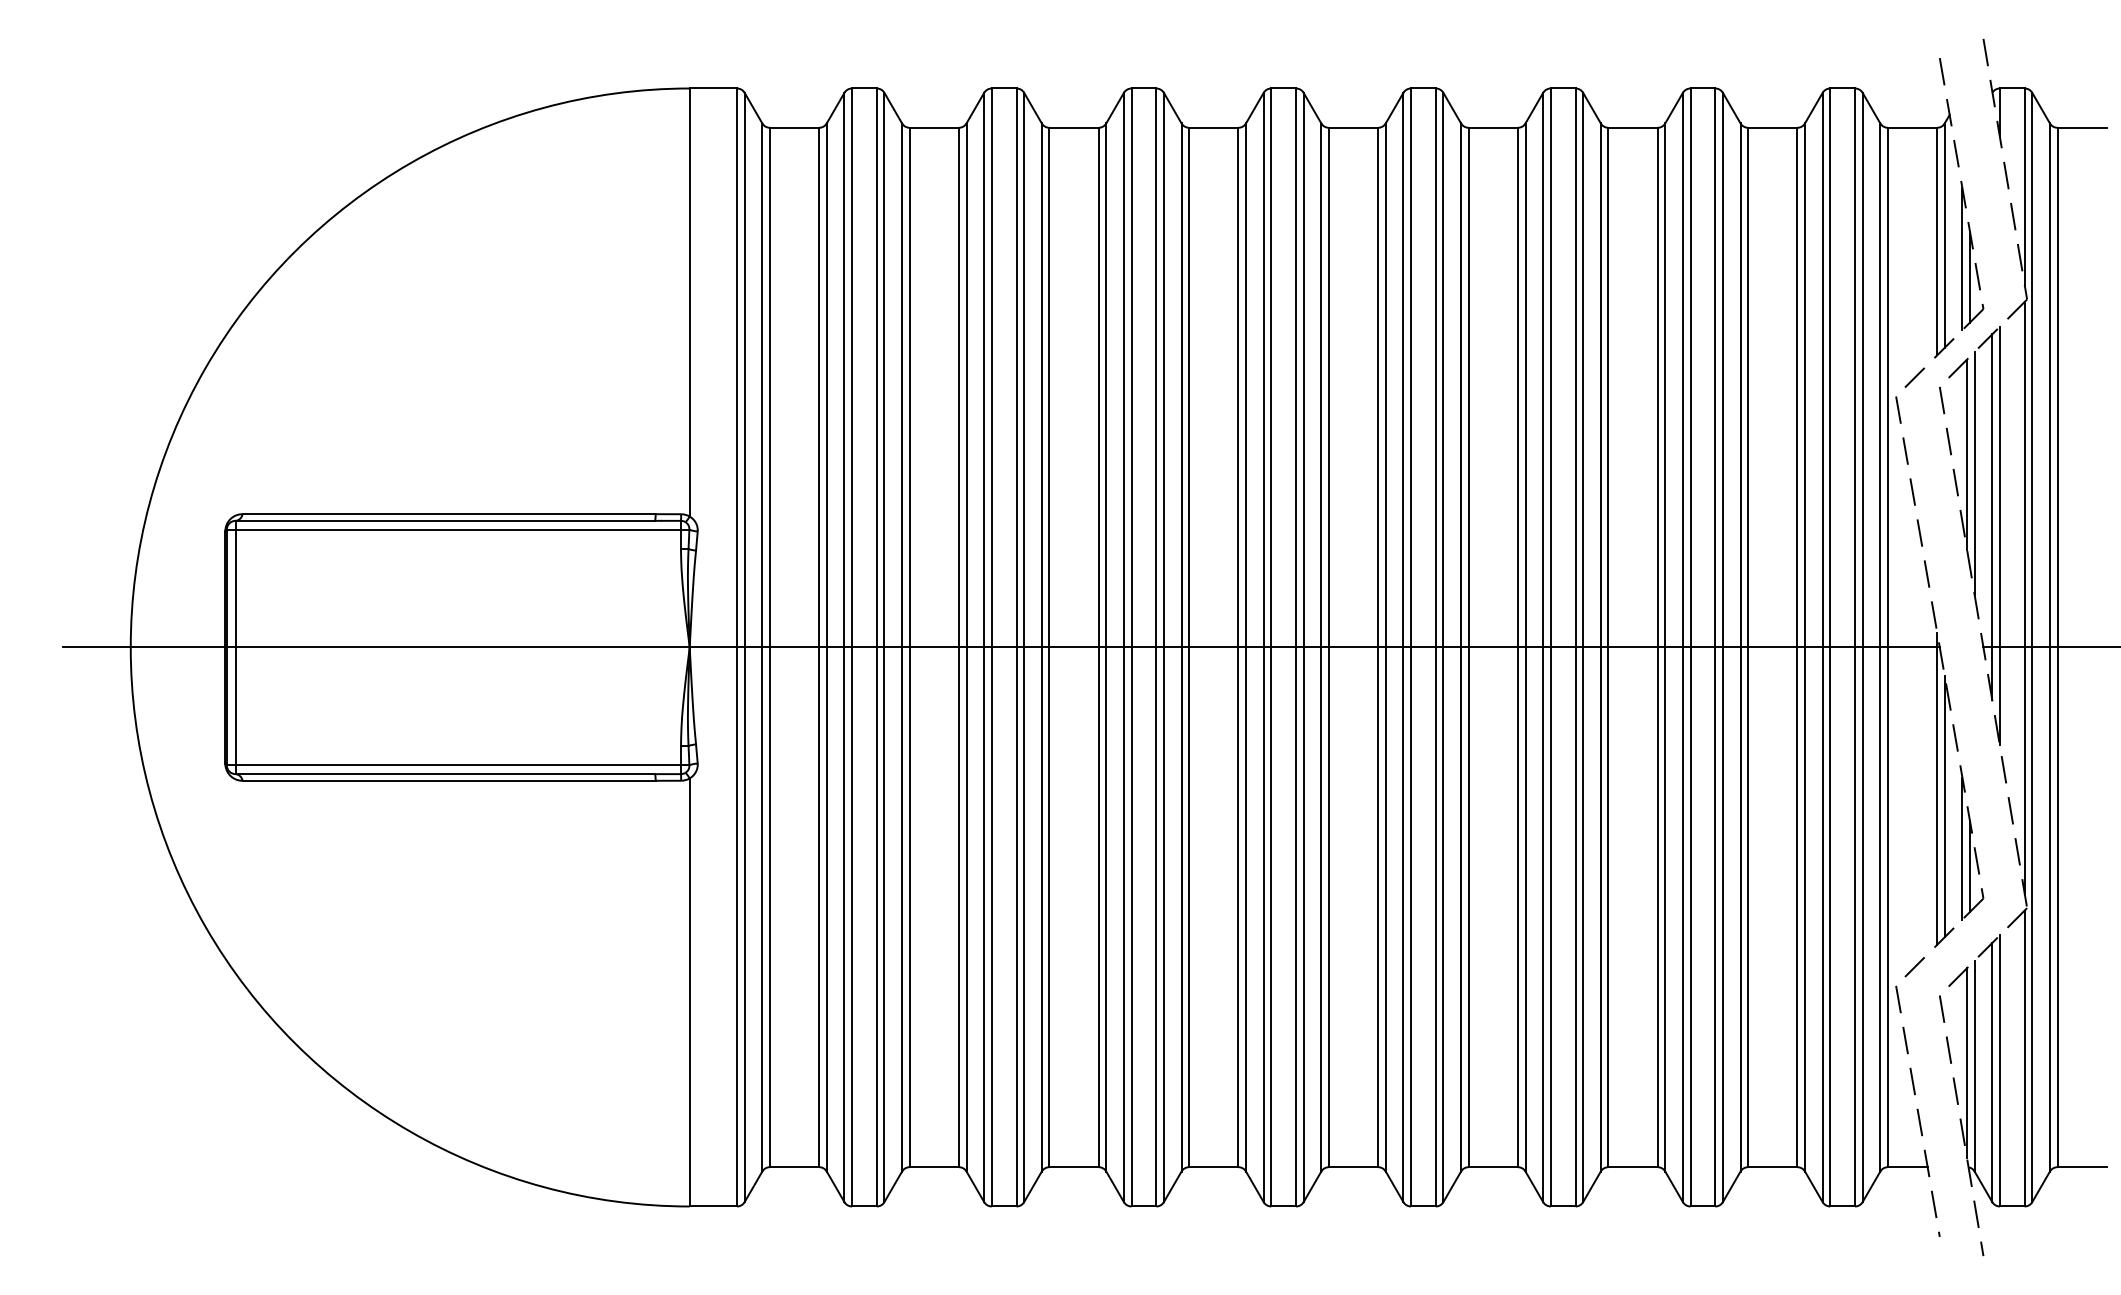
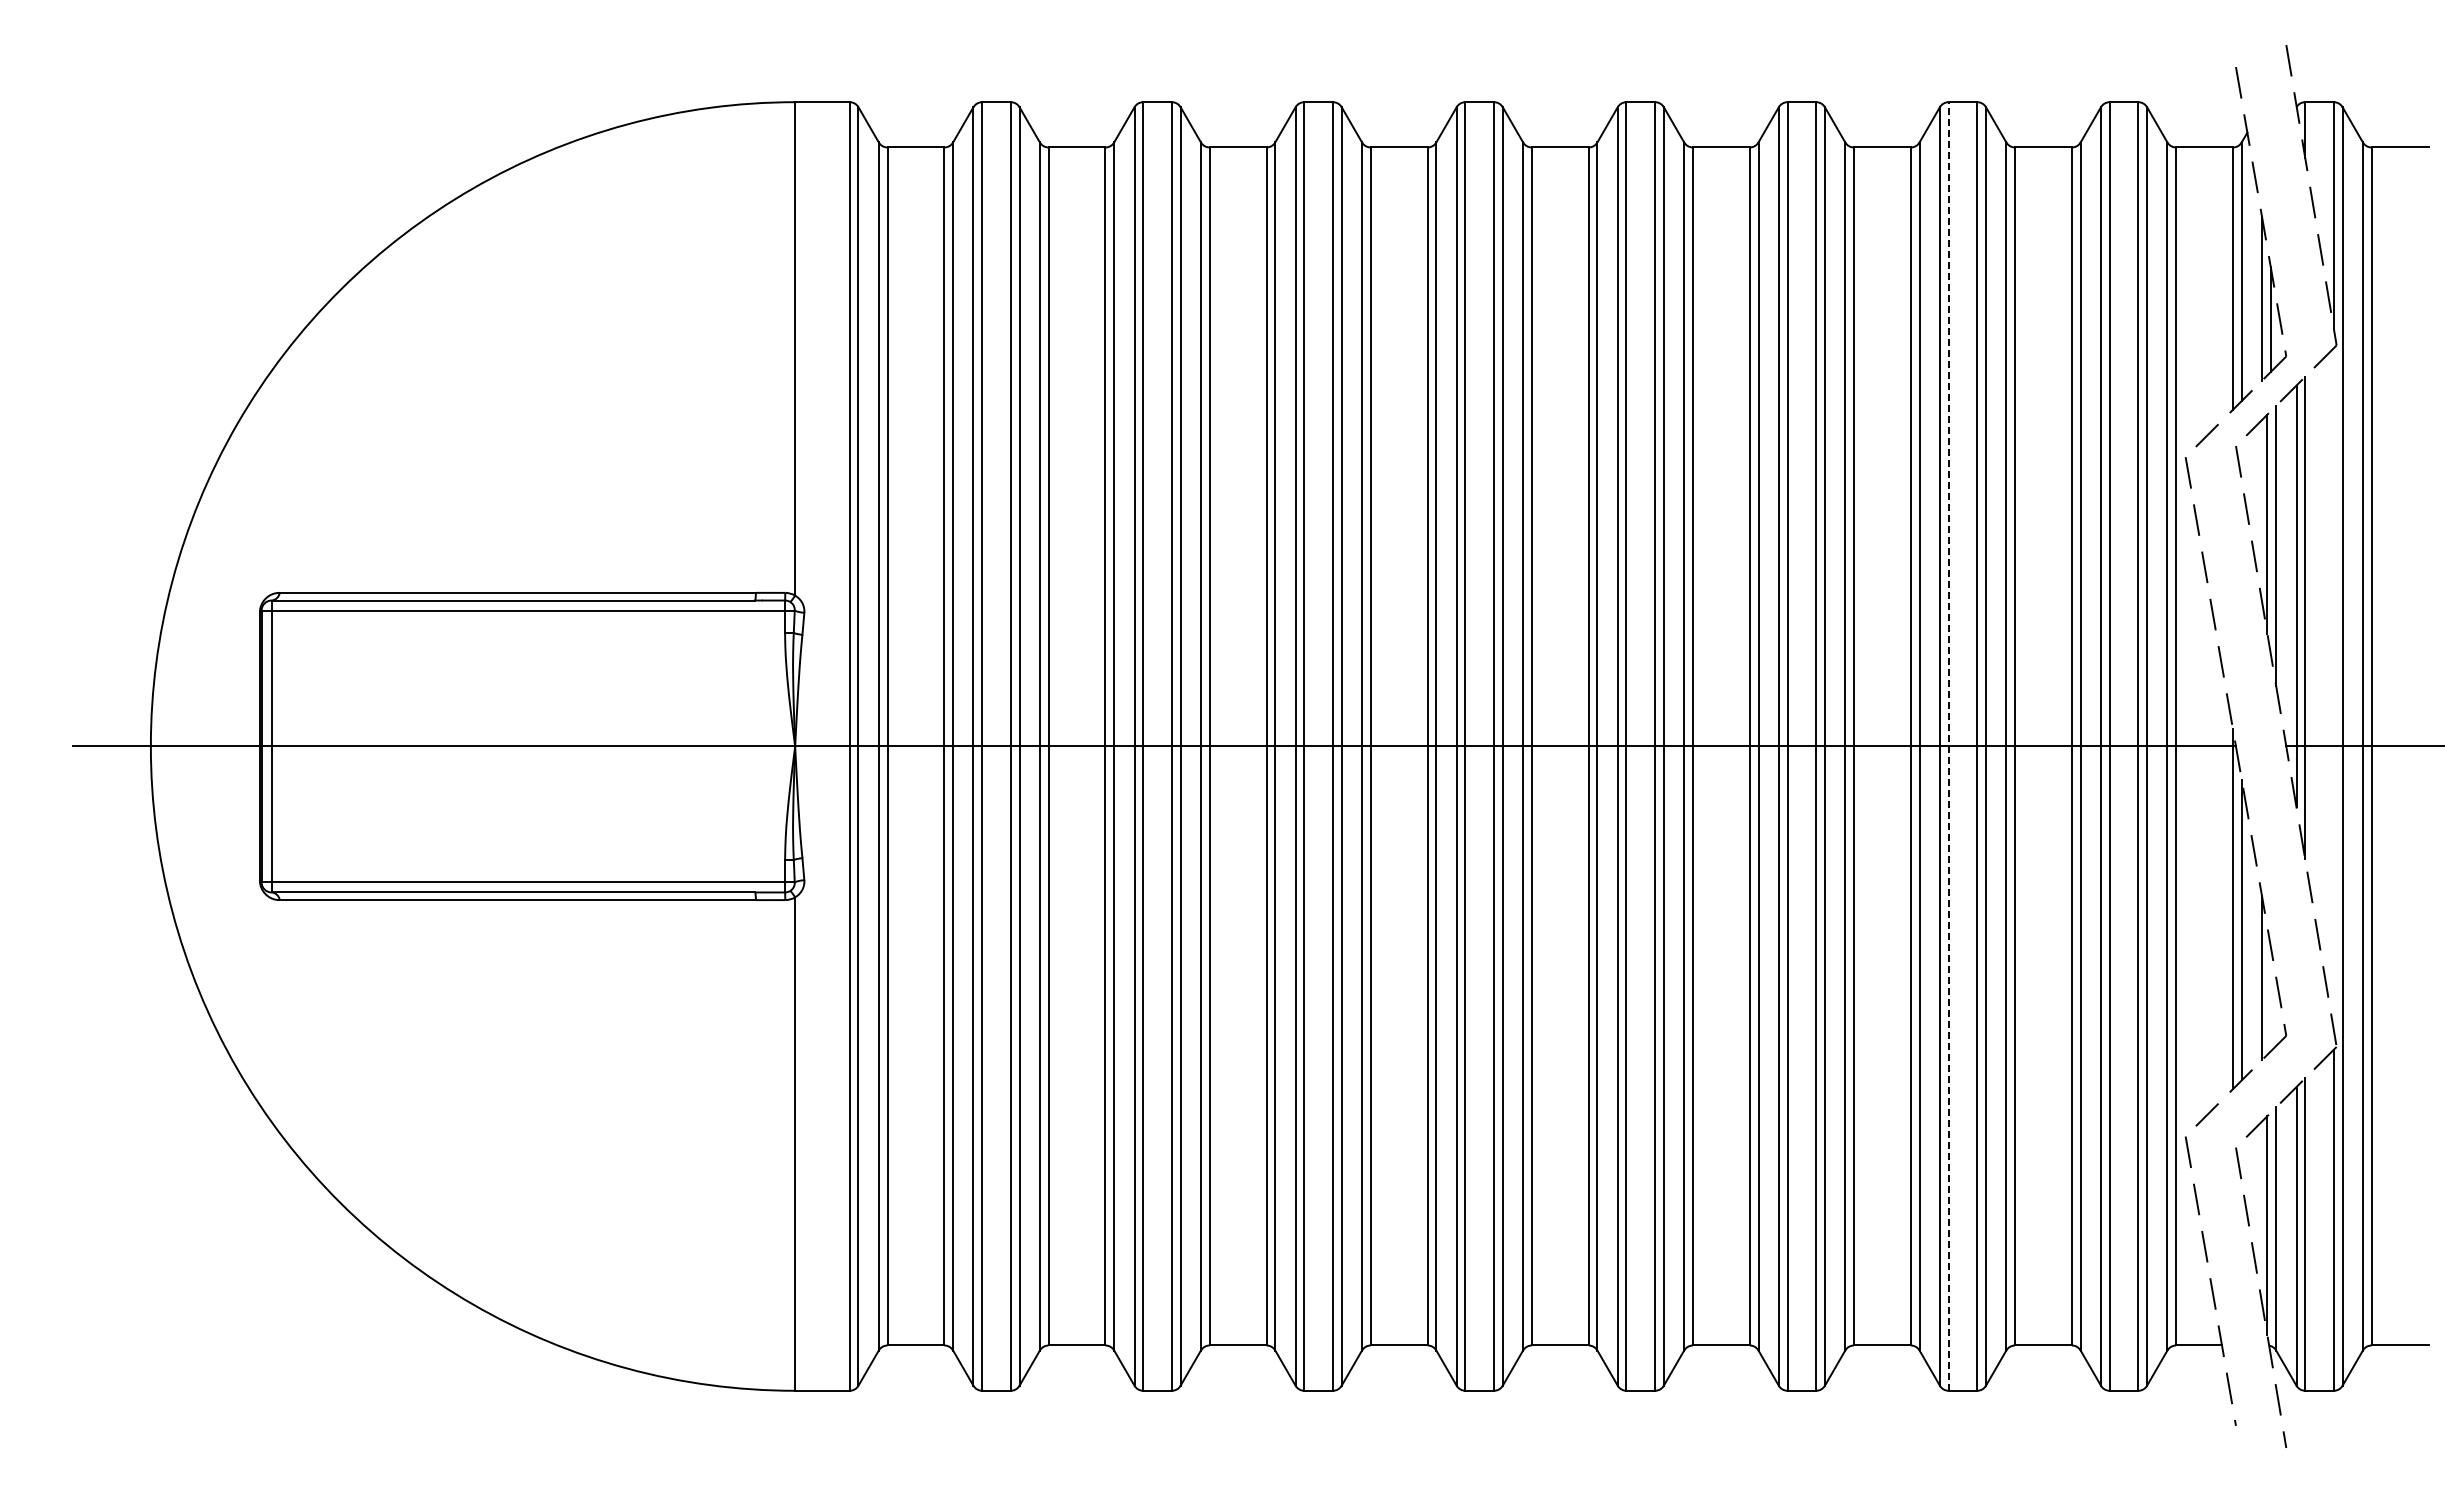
line: (2024, 598) -> (2333, 689), removed
line: (1690, 646) -> (1948, 745), solid -> dashed
line: (1969, 866) -> (2270, 998), removed

